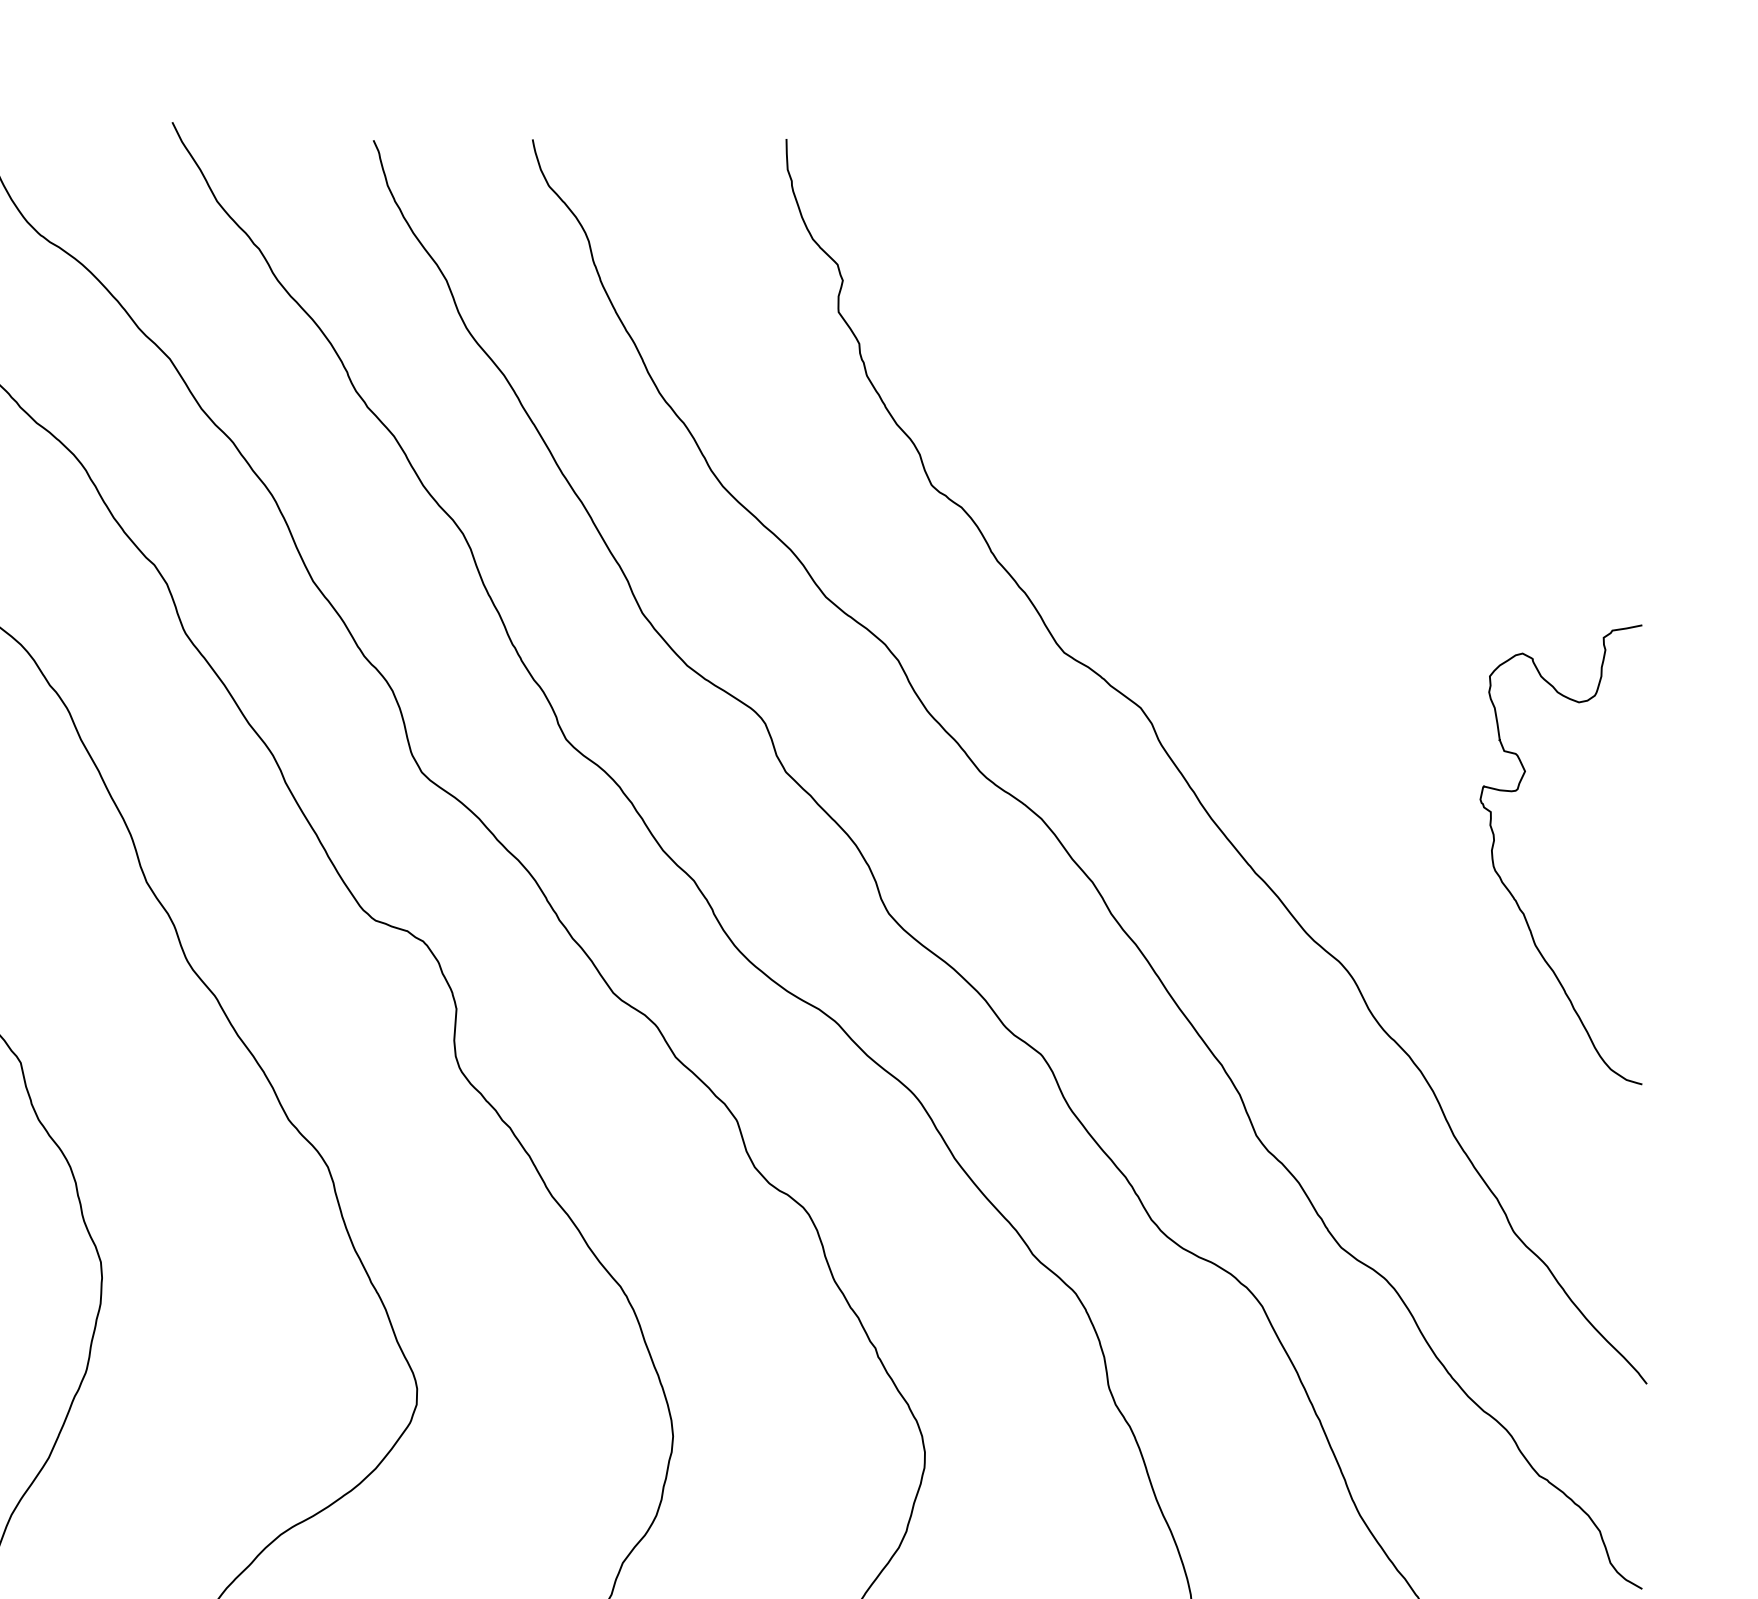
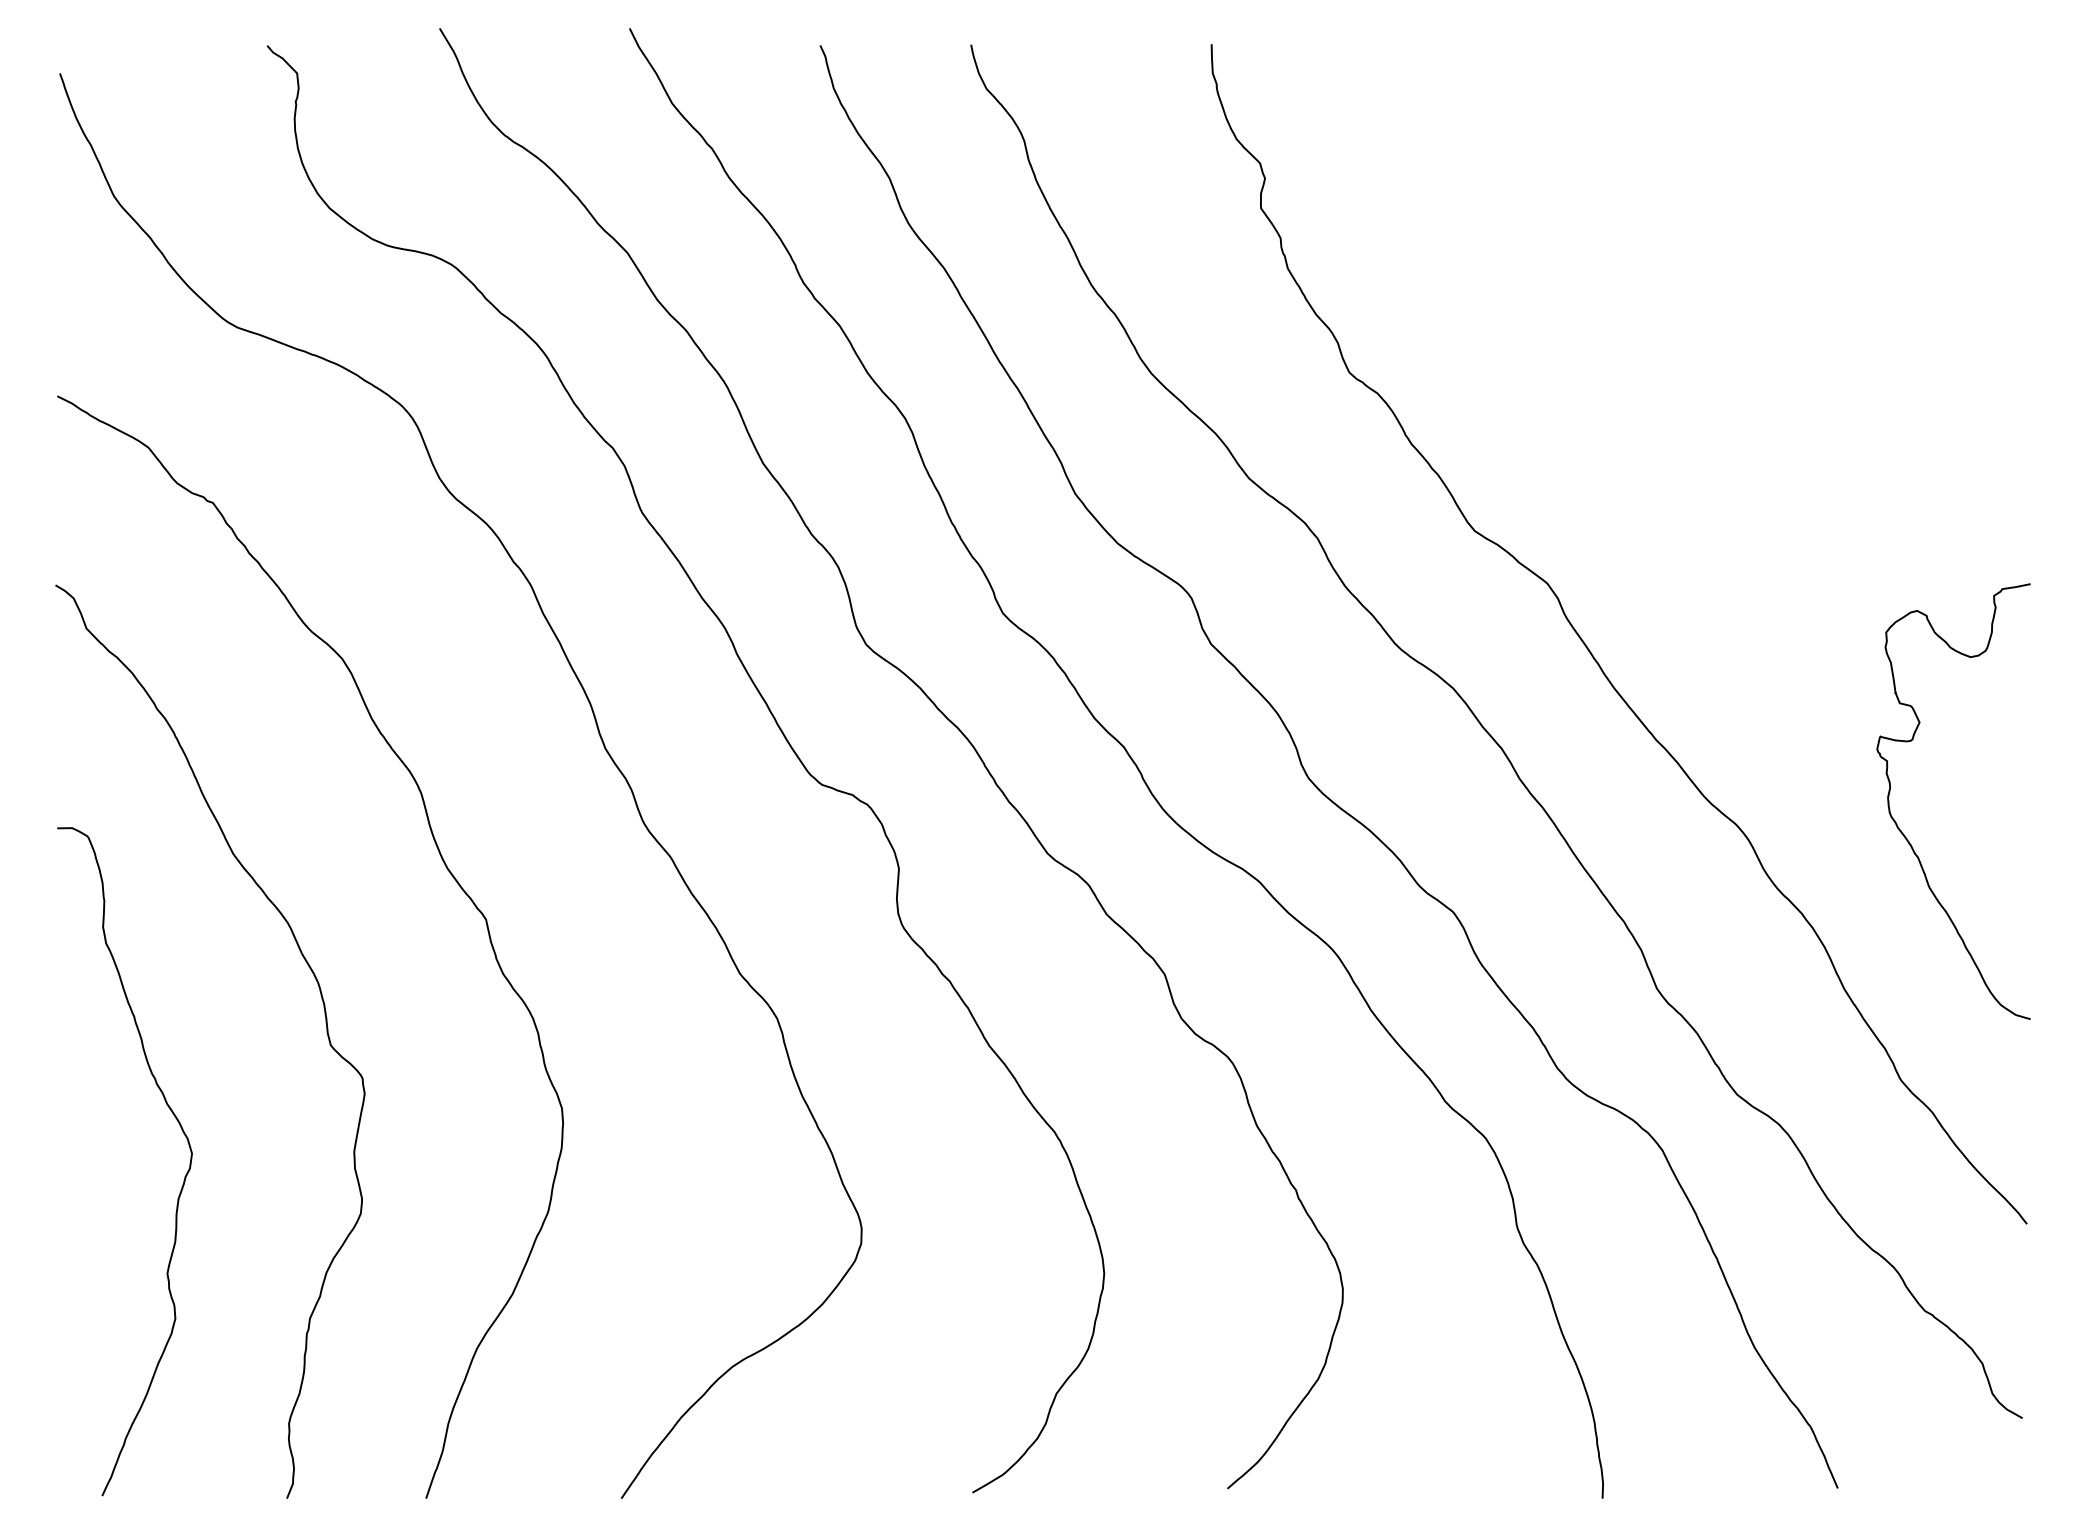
curve: (1510, 890) -> (1905, 835), moved

